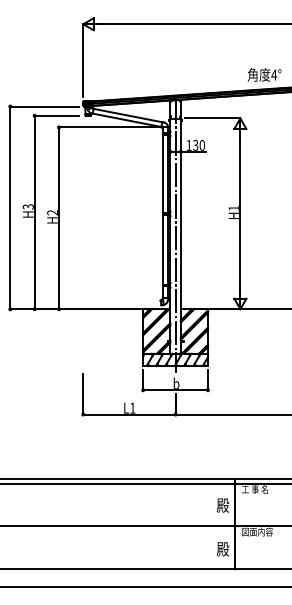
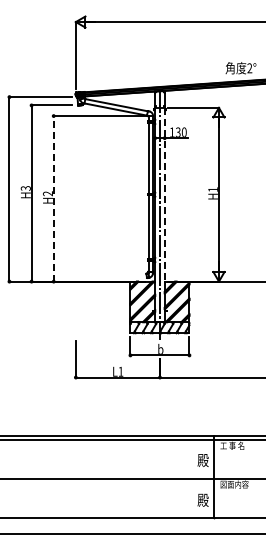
text: (273, 75) -> (249, 68), 4° -> 2°
line: (180, 213) -> (164, 194), solid -> dashed
line: (58, 217) -> (53, 198), solid -> dashed

